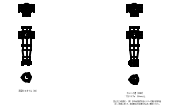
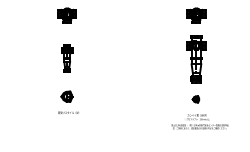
part: (25, 45) -> (66, 58), size x0.6
part: (133, 79) -> (195, 99), size x0.6

